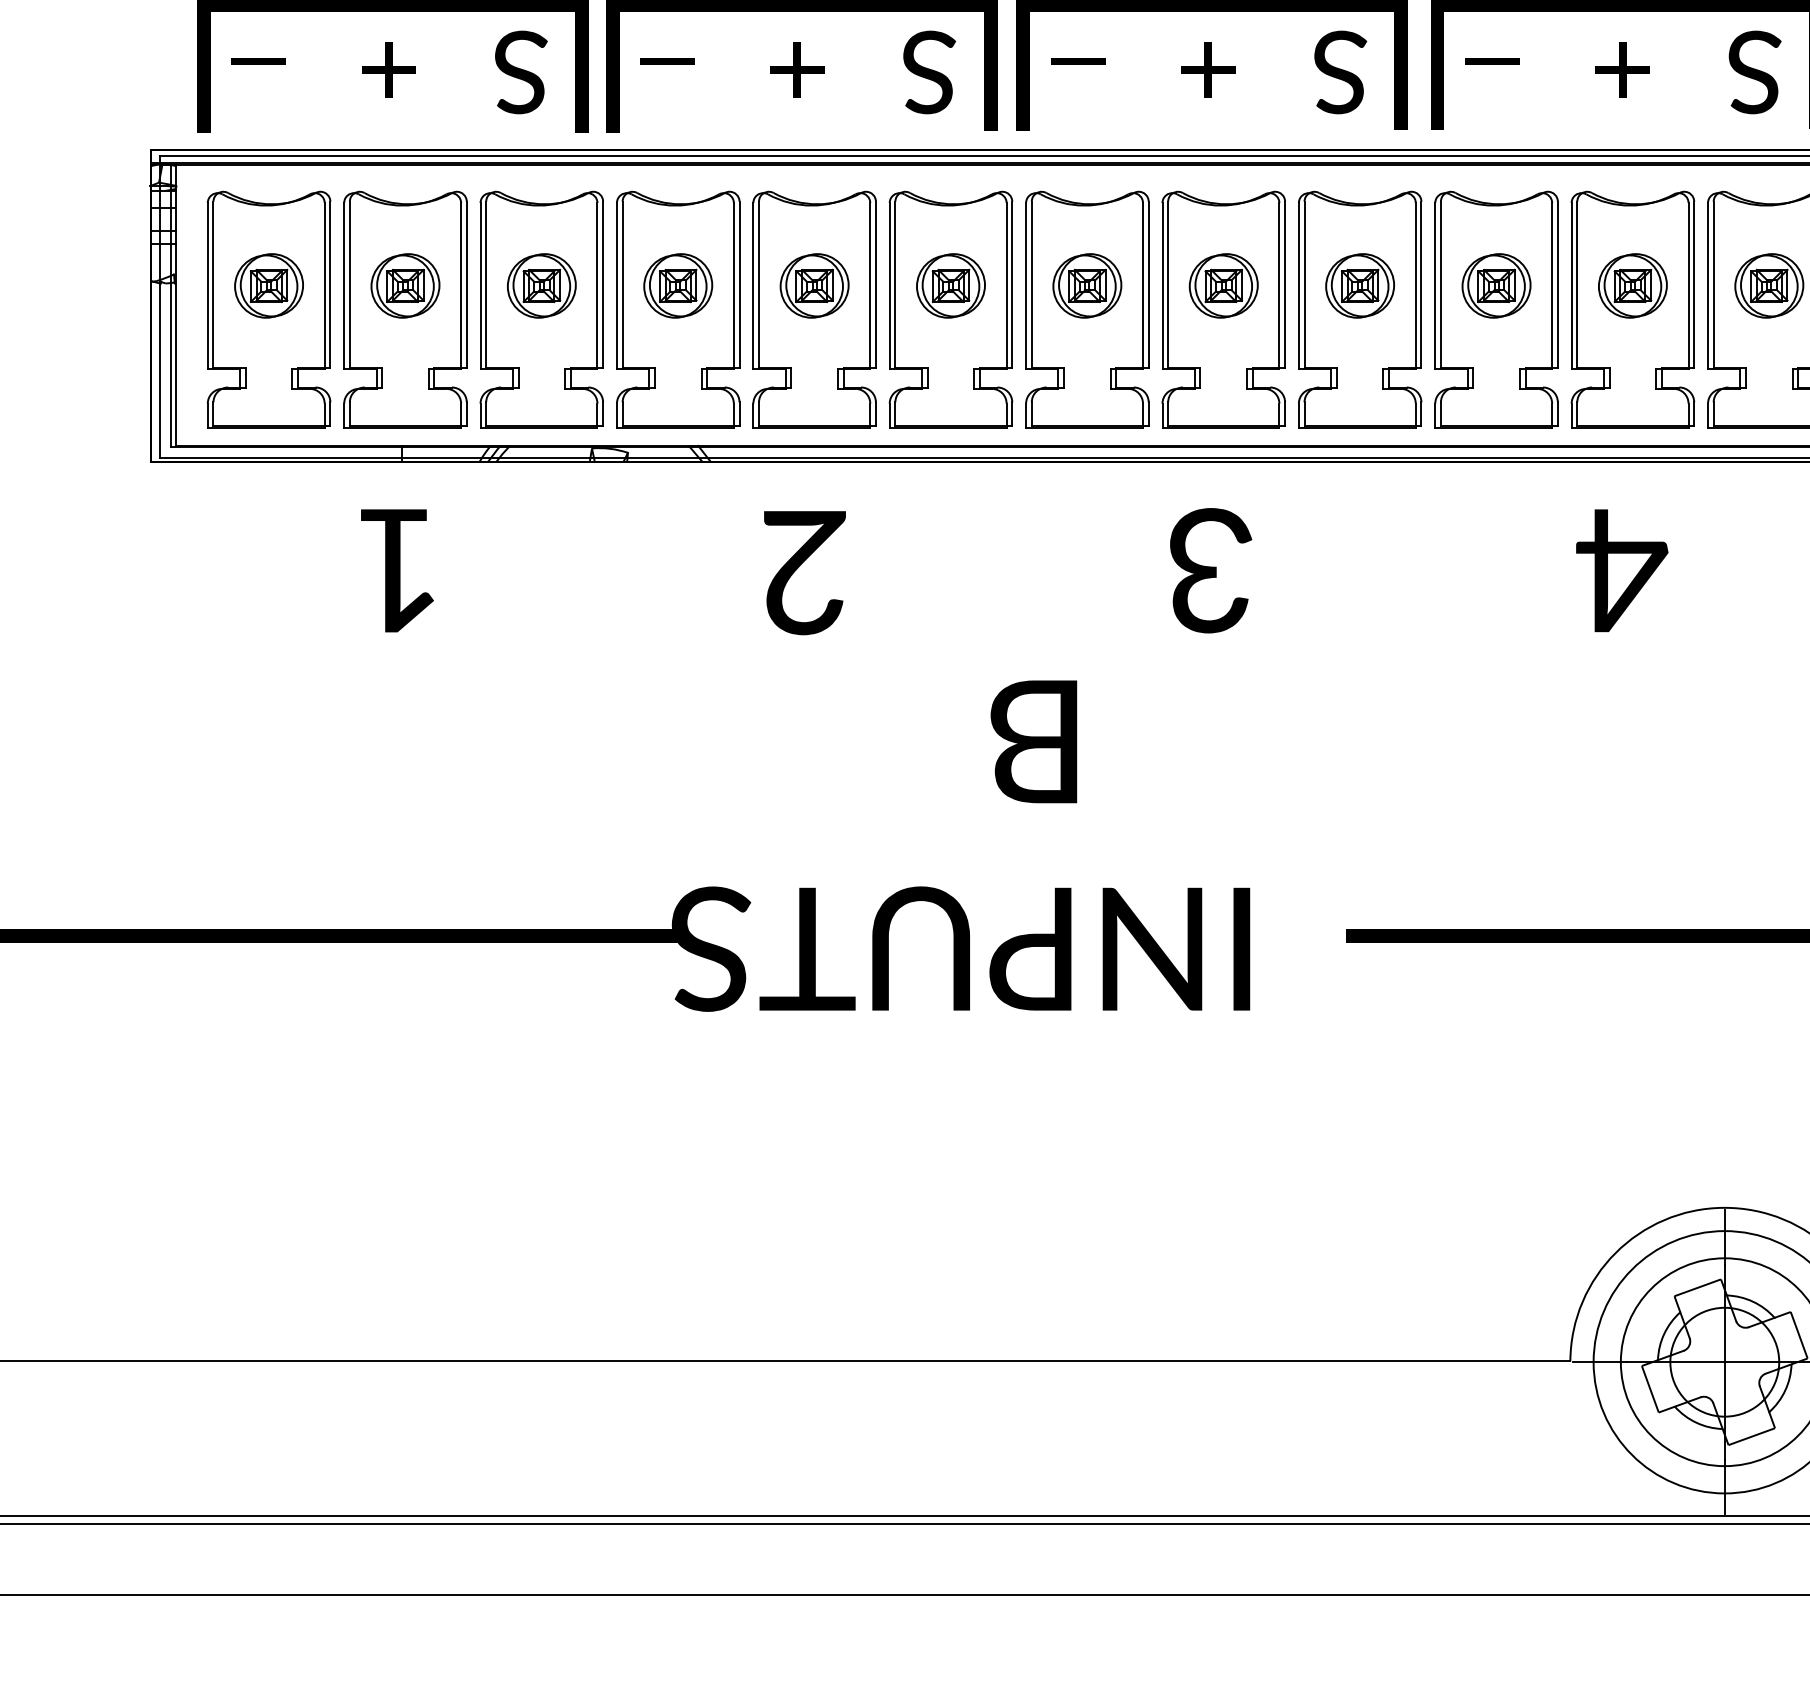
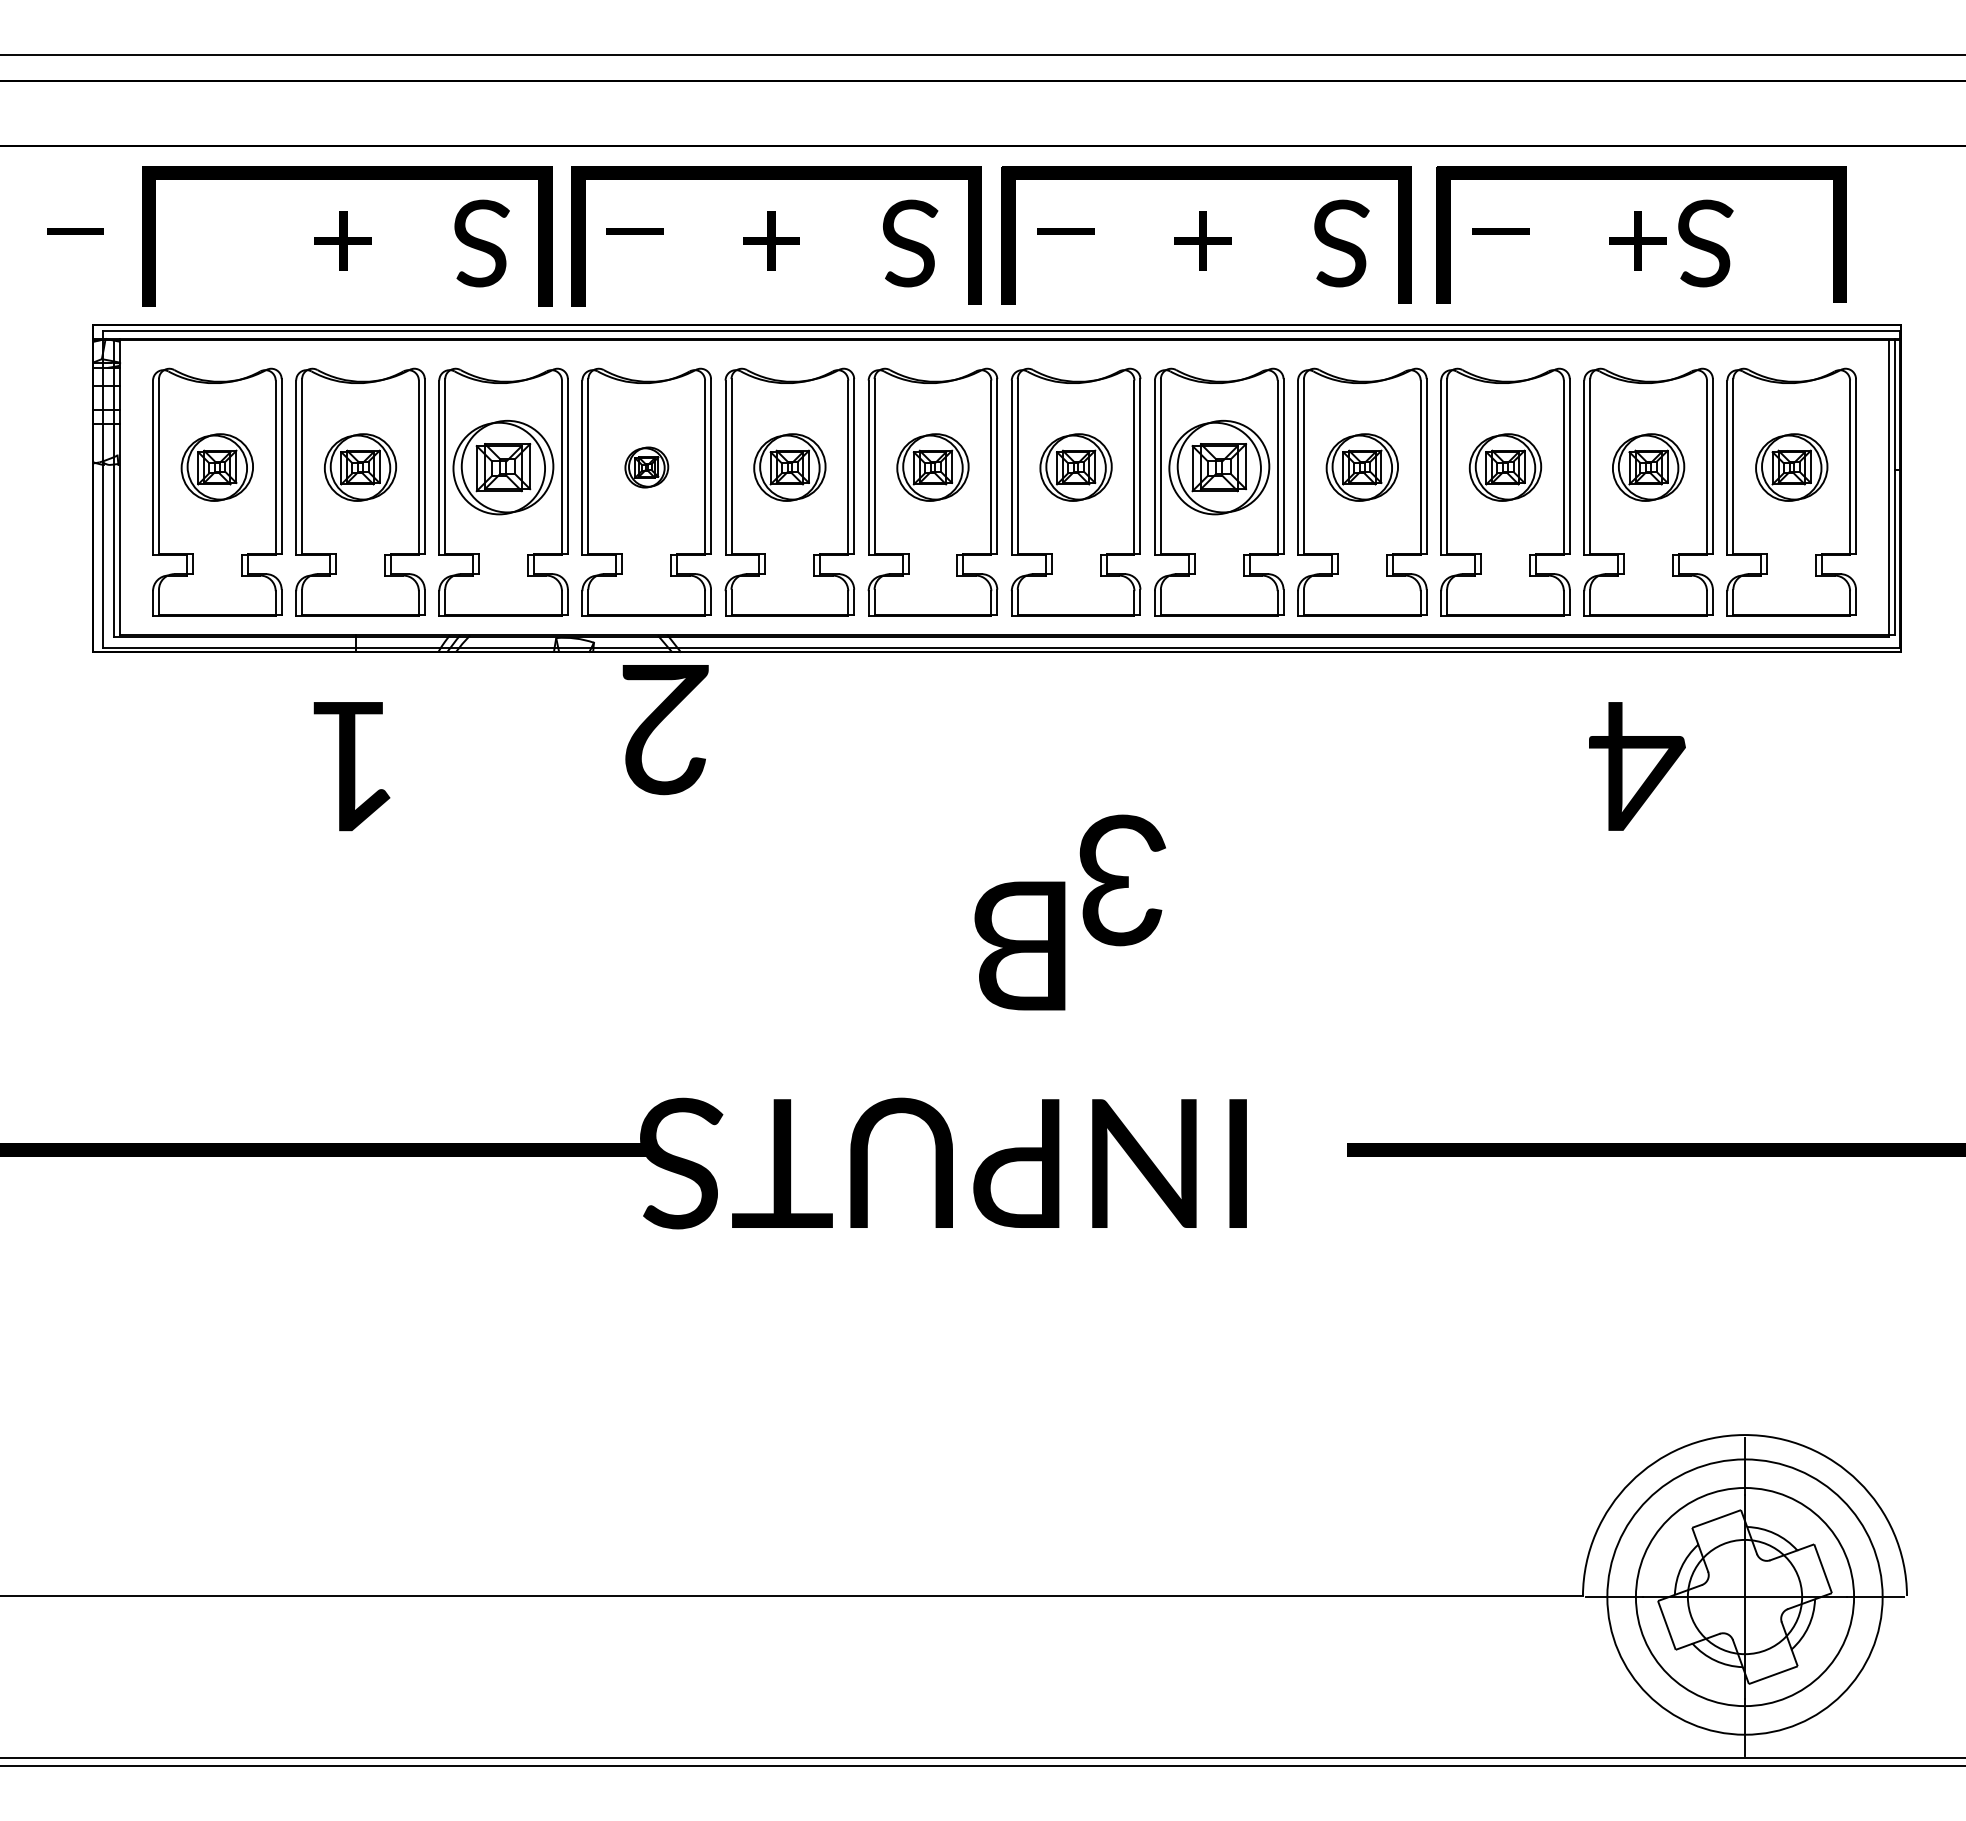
part: (258, 60) -> (75, 231), moved
text: (1754, 72) -> (1705, 243), moved
part: (541, 285) -> (503, 467), size x1.4
part: (678, 285) -> (646, 467), size x0.6
part: (1223, 285) -> (1218, 467), size x1.4
text: (1210, 570) -> (1122, 880), moved
text: (804, 573) -> (665, 730), moved

